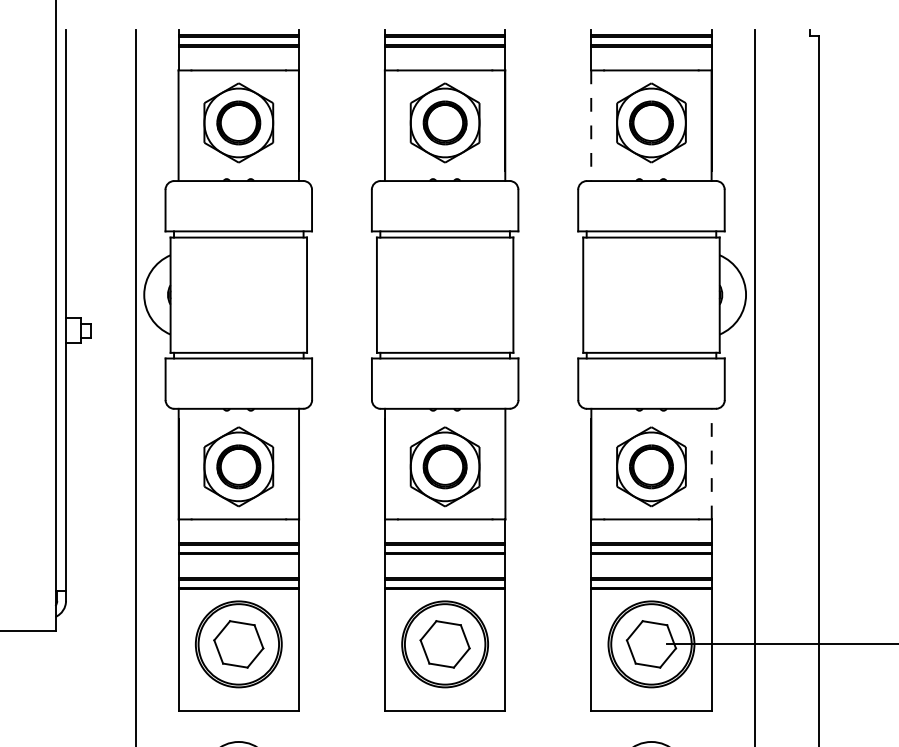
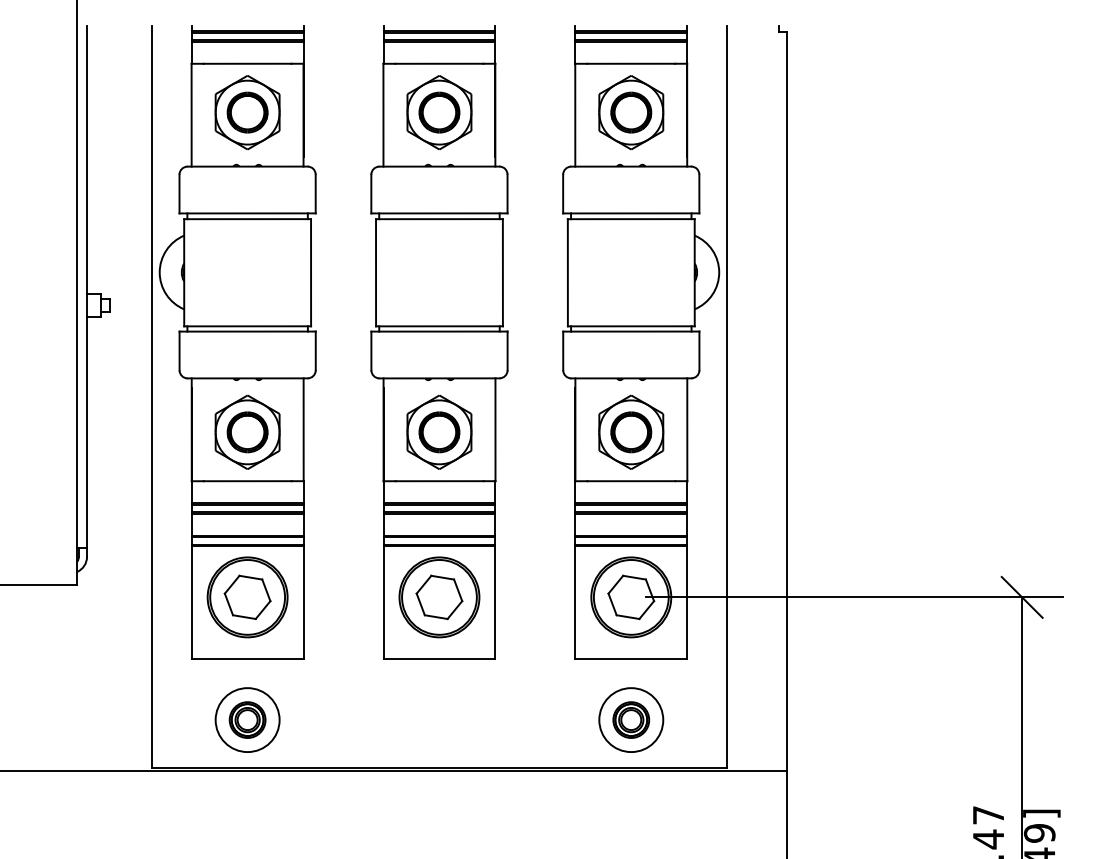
line: (591, 126) -> (575, 115), dashed -> solid
line: (711, 463) -> (687, 429), dashed -> solid

